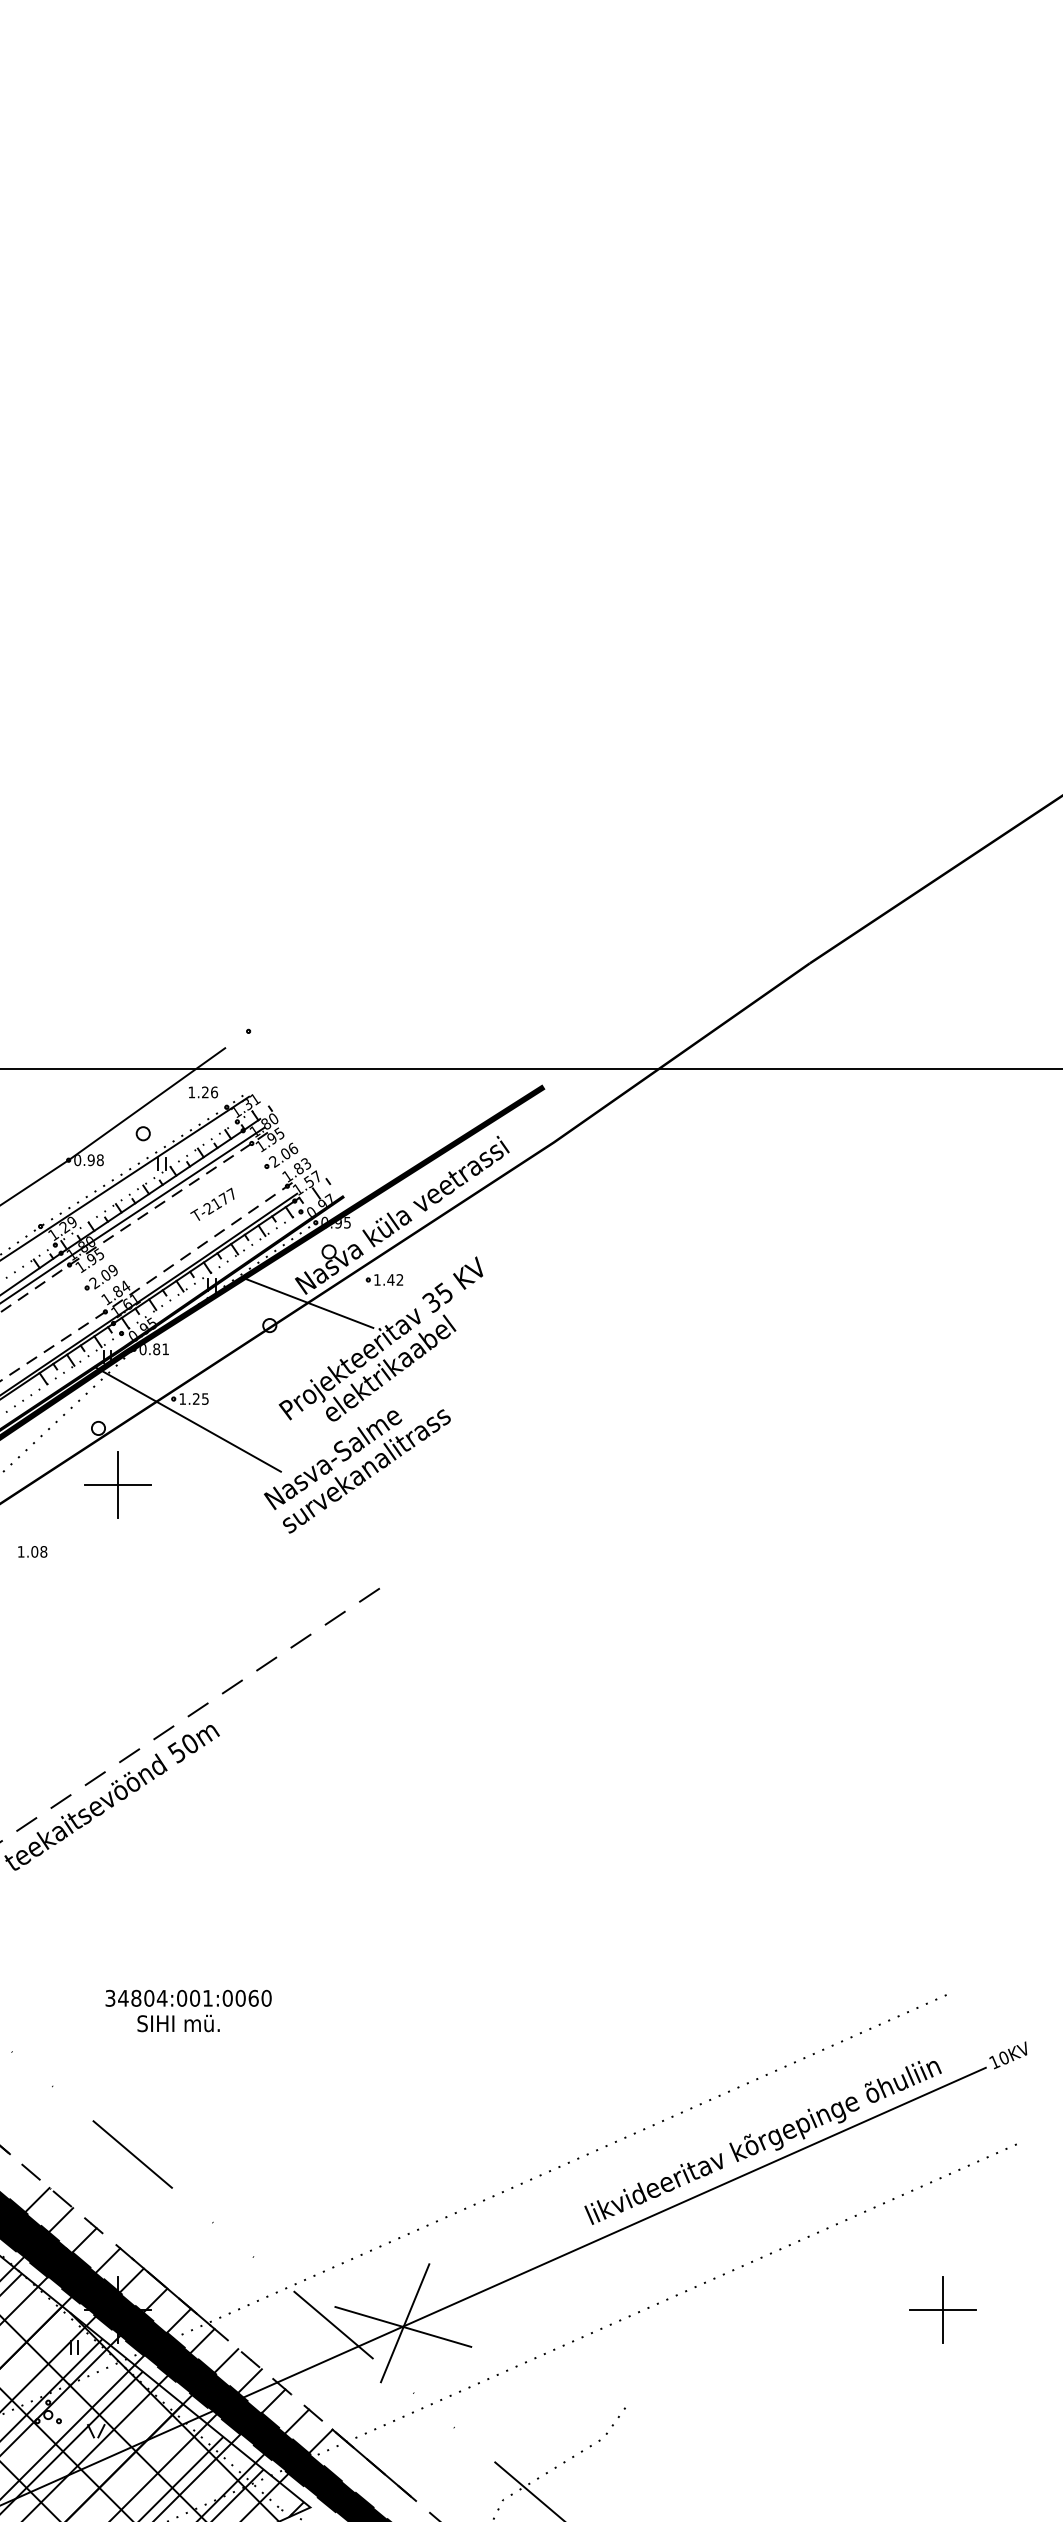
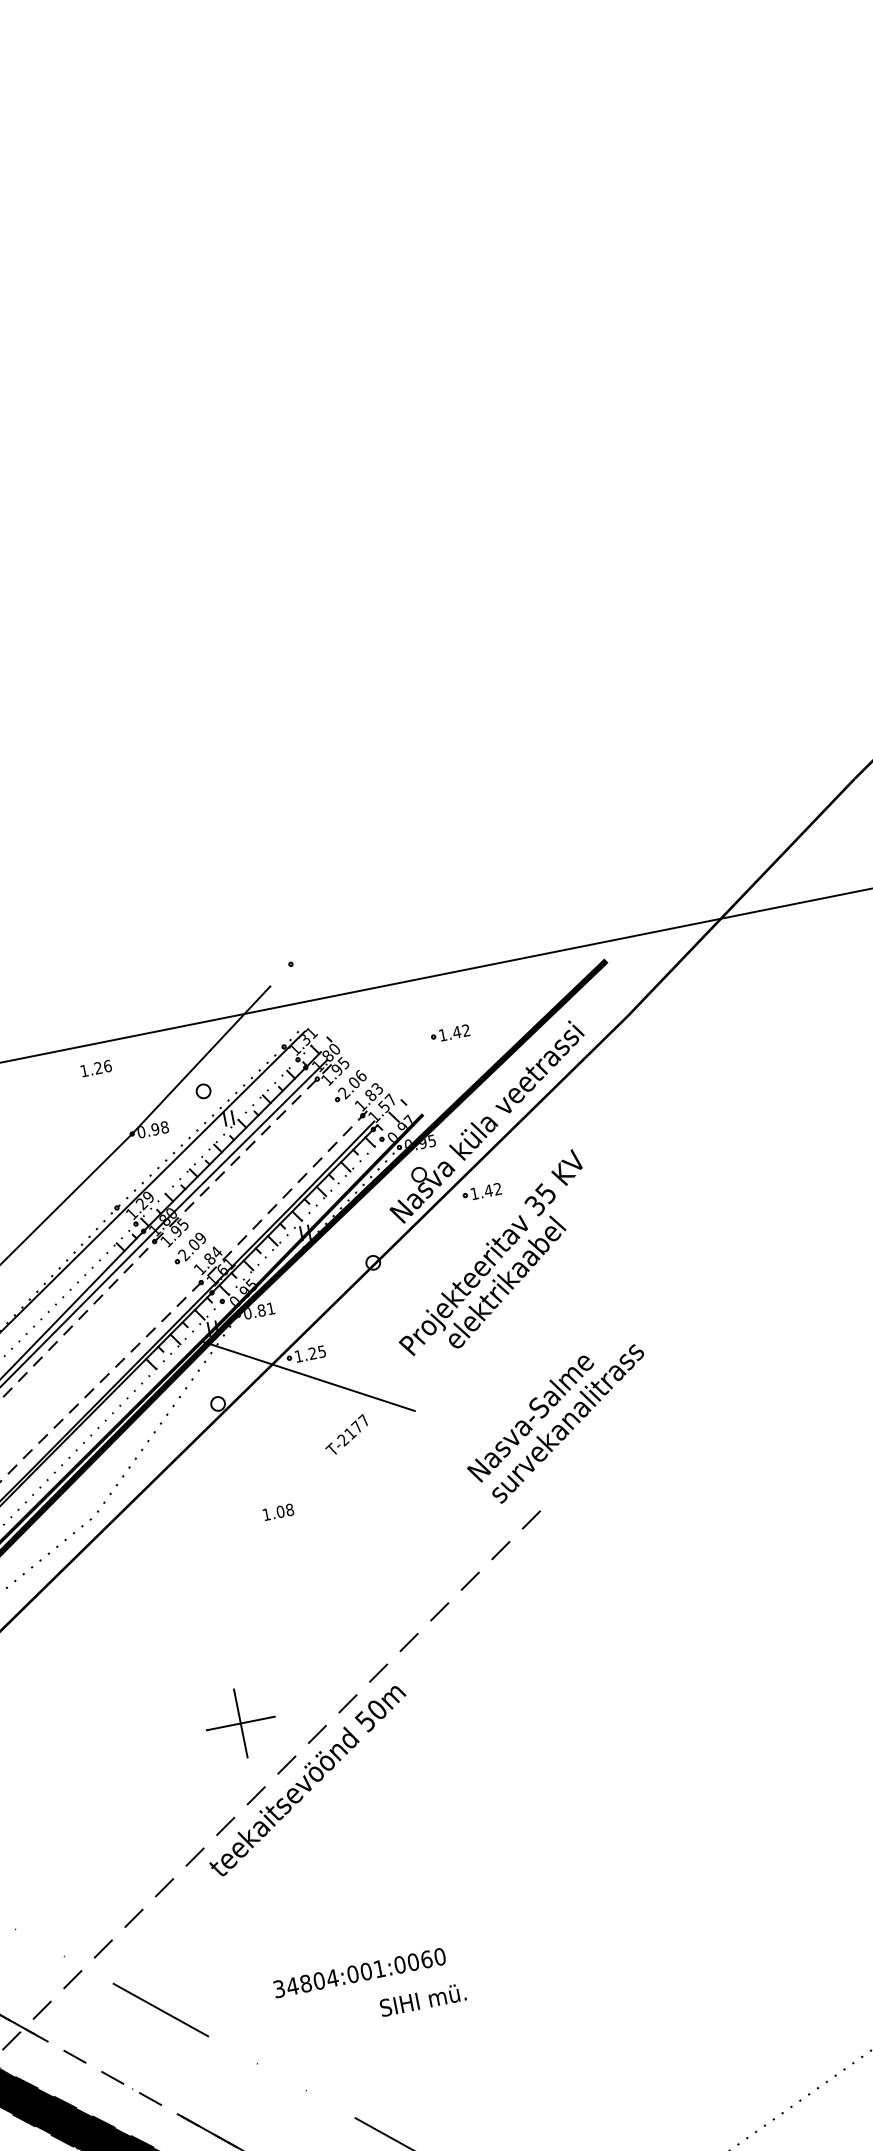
text: (203, 1092) -> (96, 1068), moved
part: (384, 1125) -> (450, 1033), added
text: (212, 1203) -> (346, 1434), moved
line: (308, 1302) -> (408, 1231), removed
text: (356, 1471) -> (557, 1426), moved
part: (117, 1484) -> (240, 1722), moved
text: (32, 1551) -> (278, 1511), moved
text: (188, 1997) -> (359, 1972), moved

